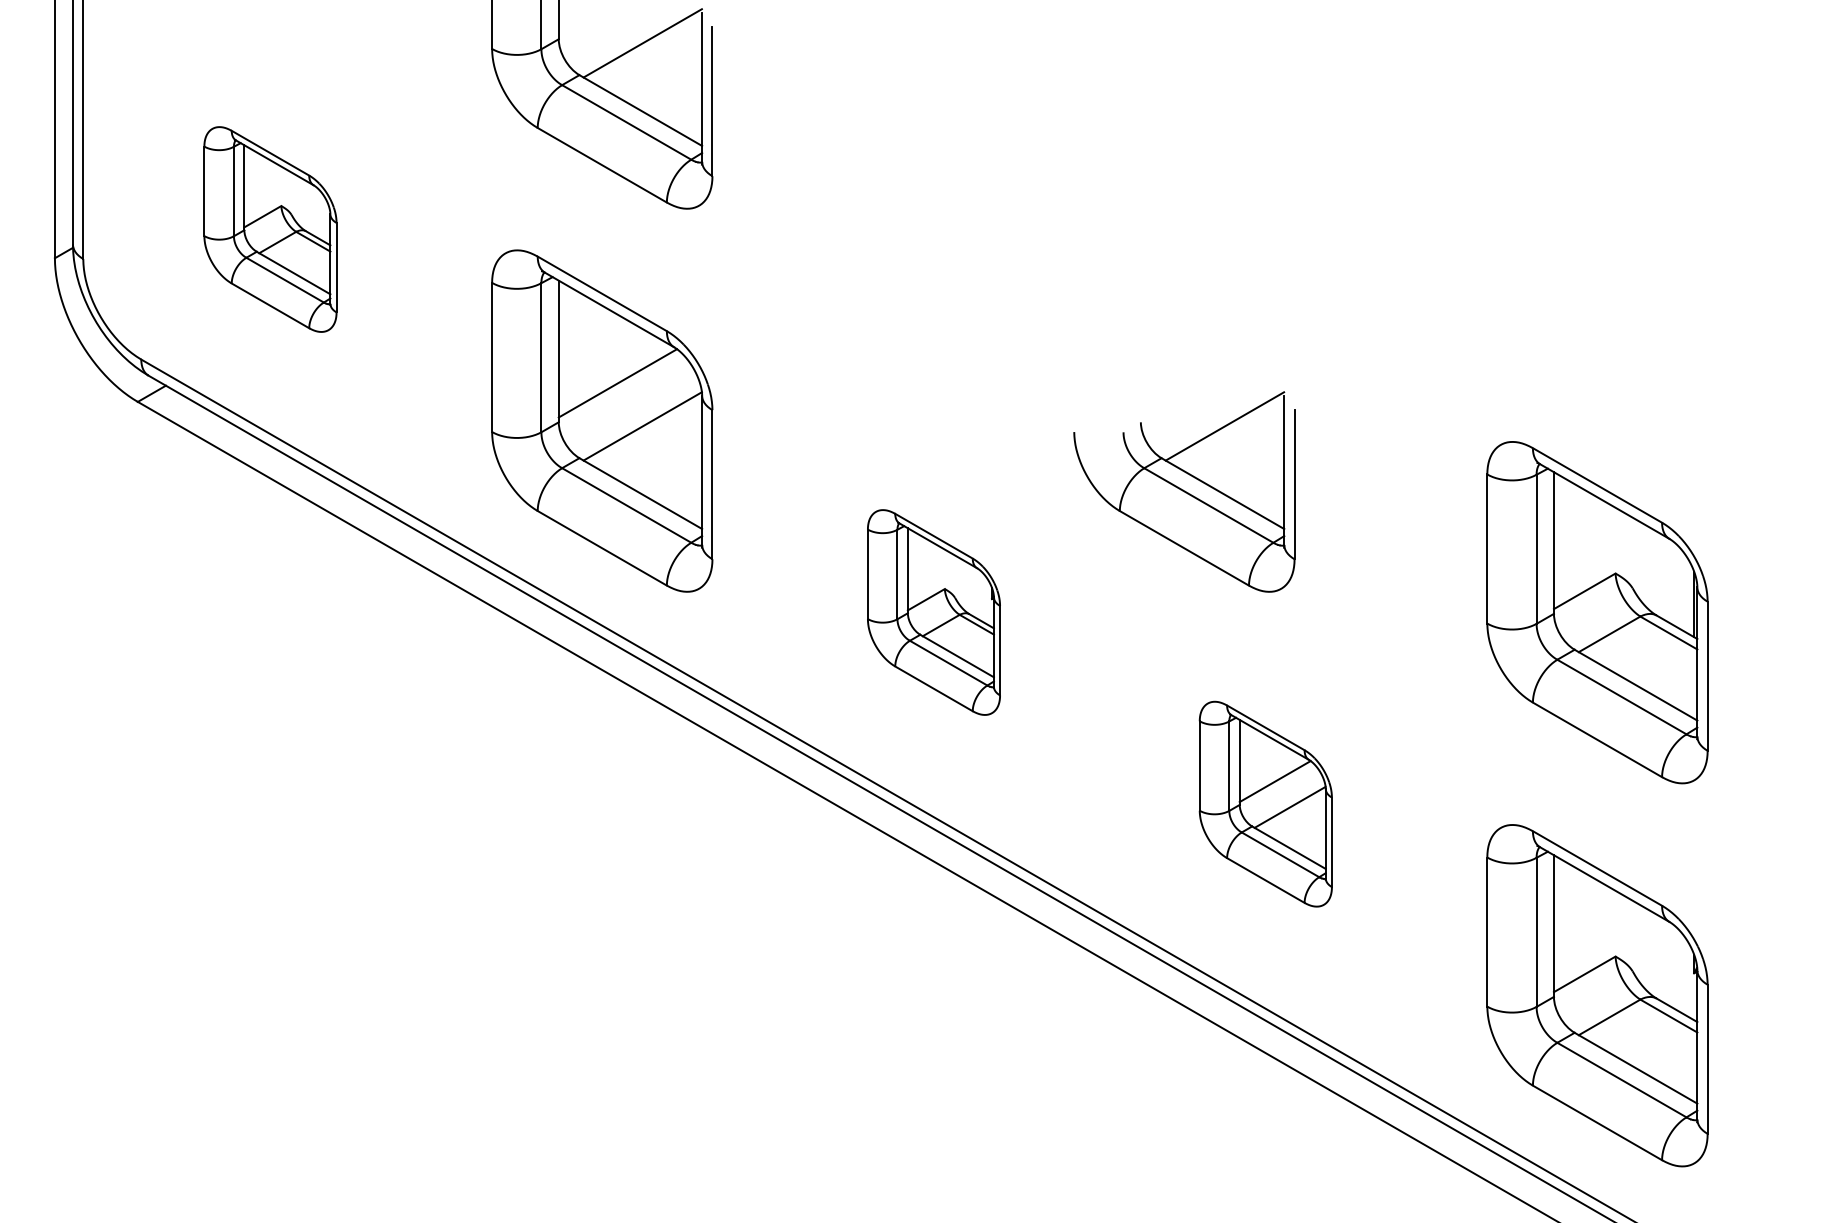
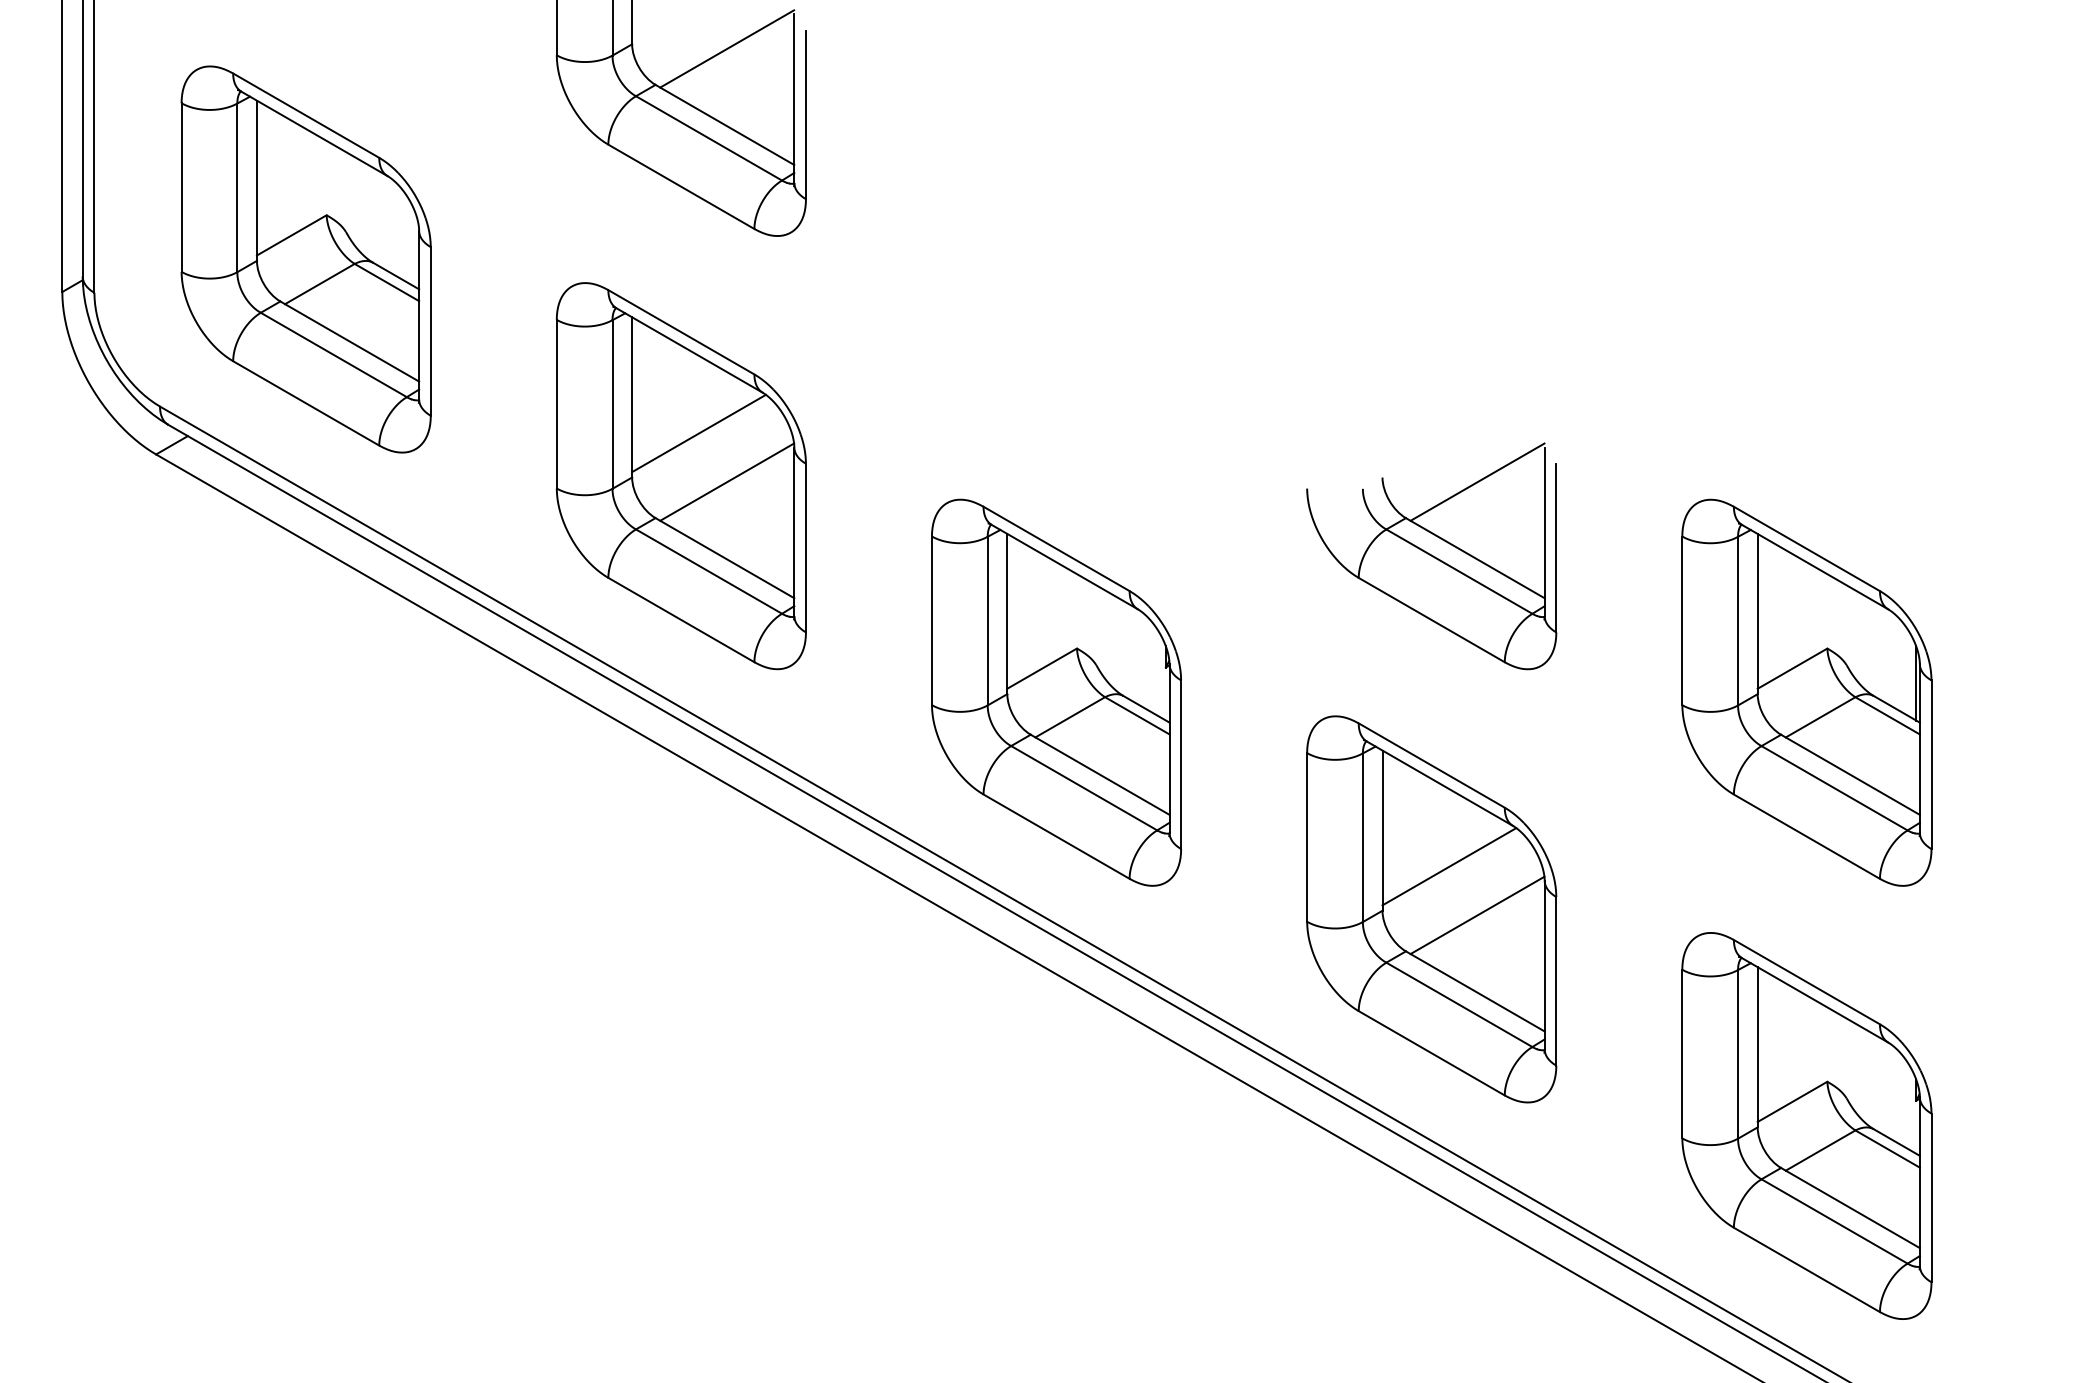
part: (269, 229) -> (305, 259), size x1.67
part: (1184, 492) -> (1431, 556), moved
part: (933, 612) -> (1056, 692), size x1.67
part: (1265, 804) -> (1431, 909), size x1.67

